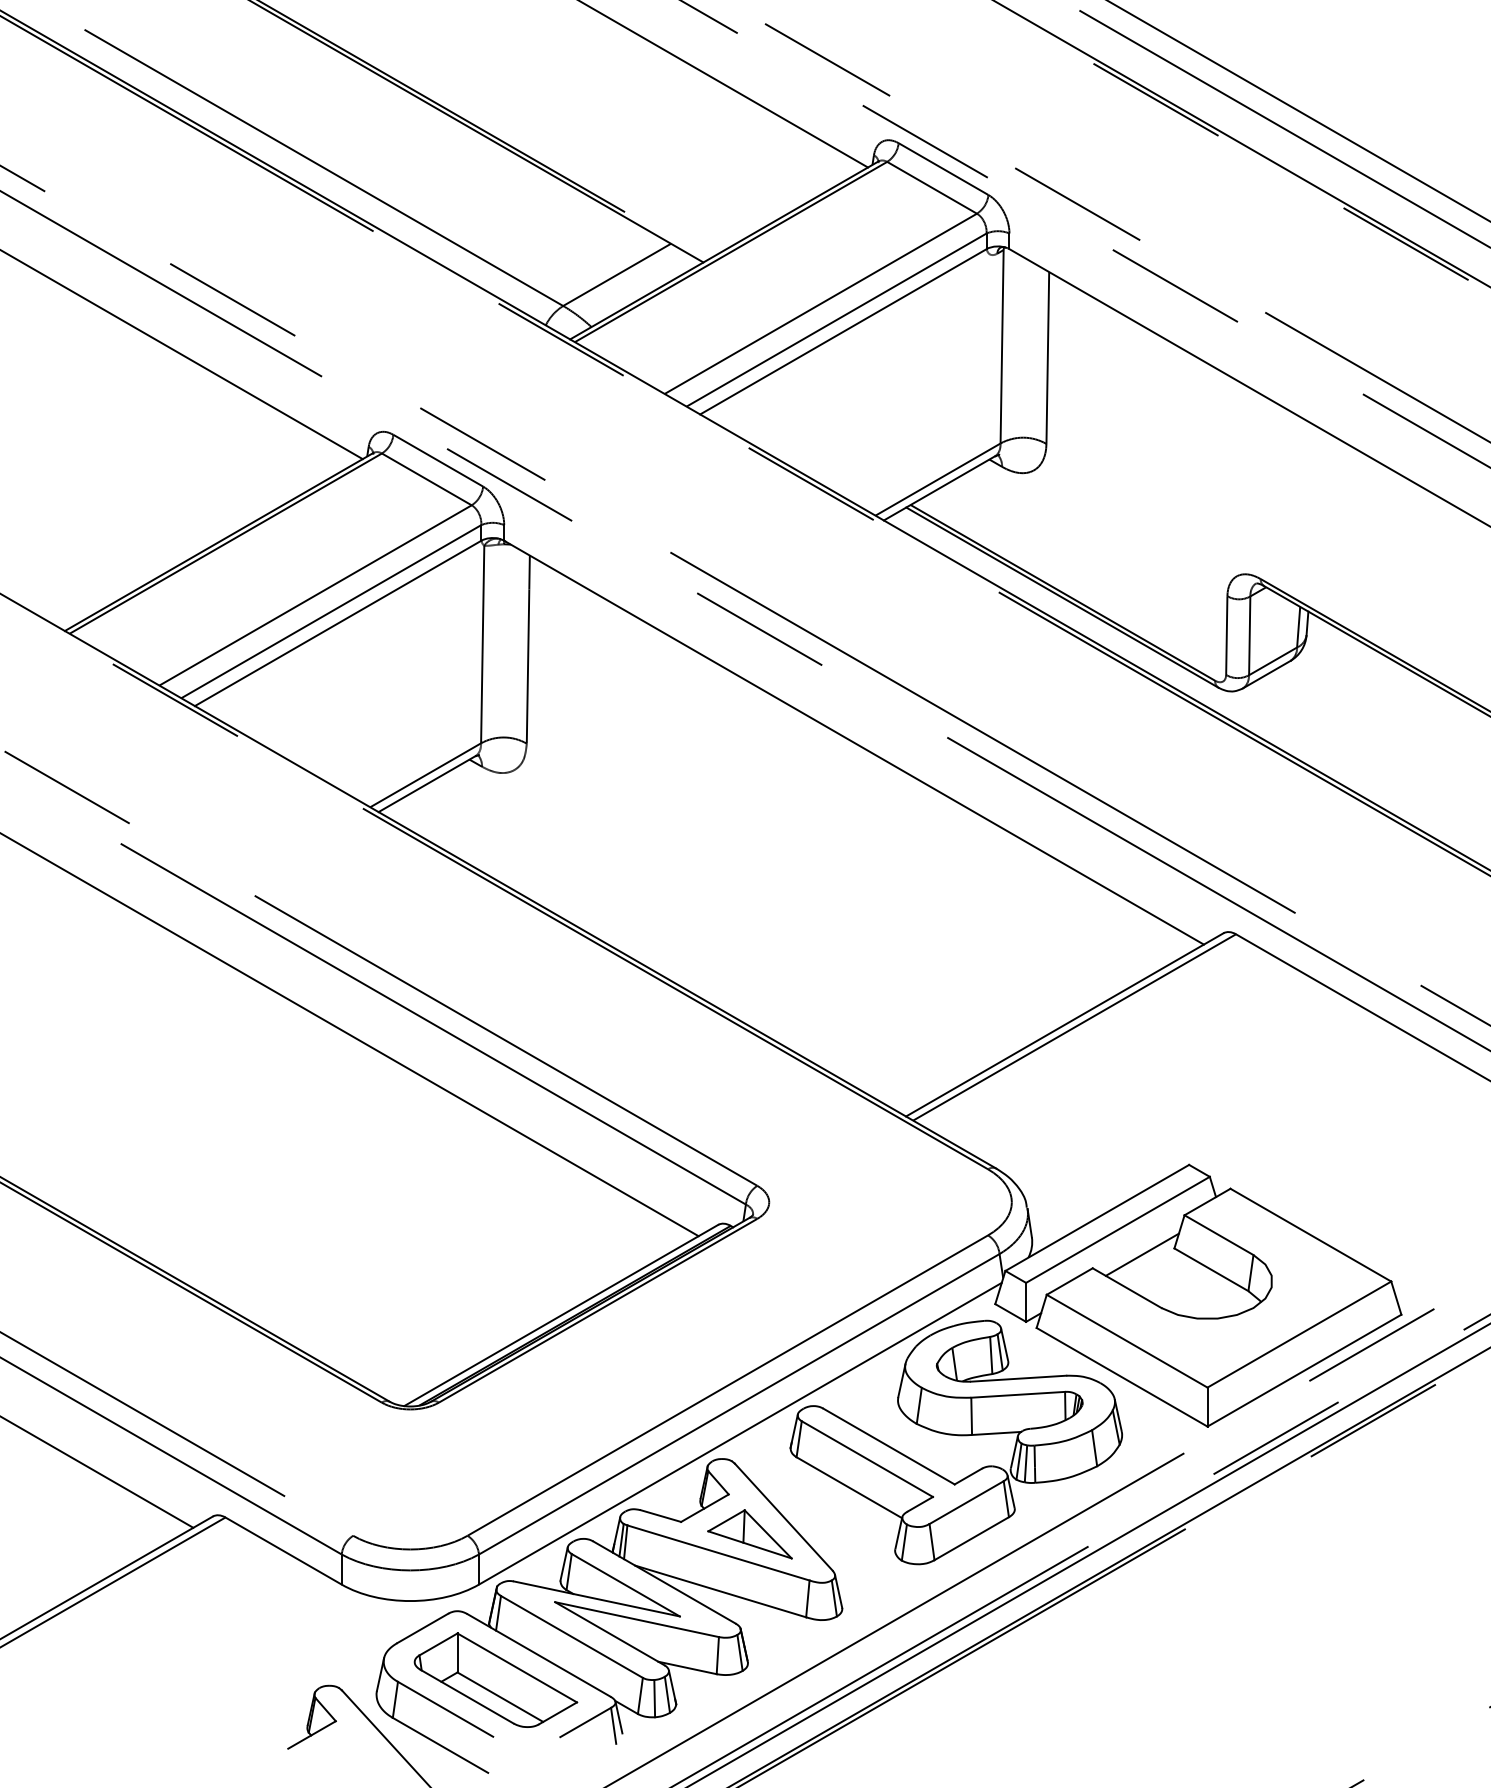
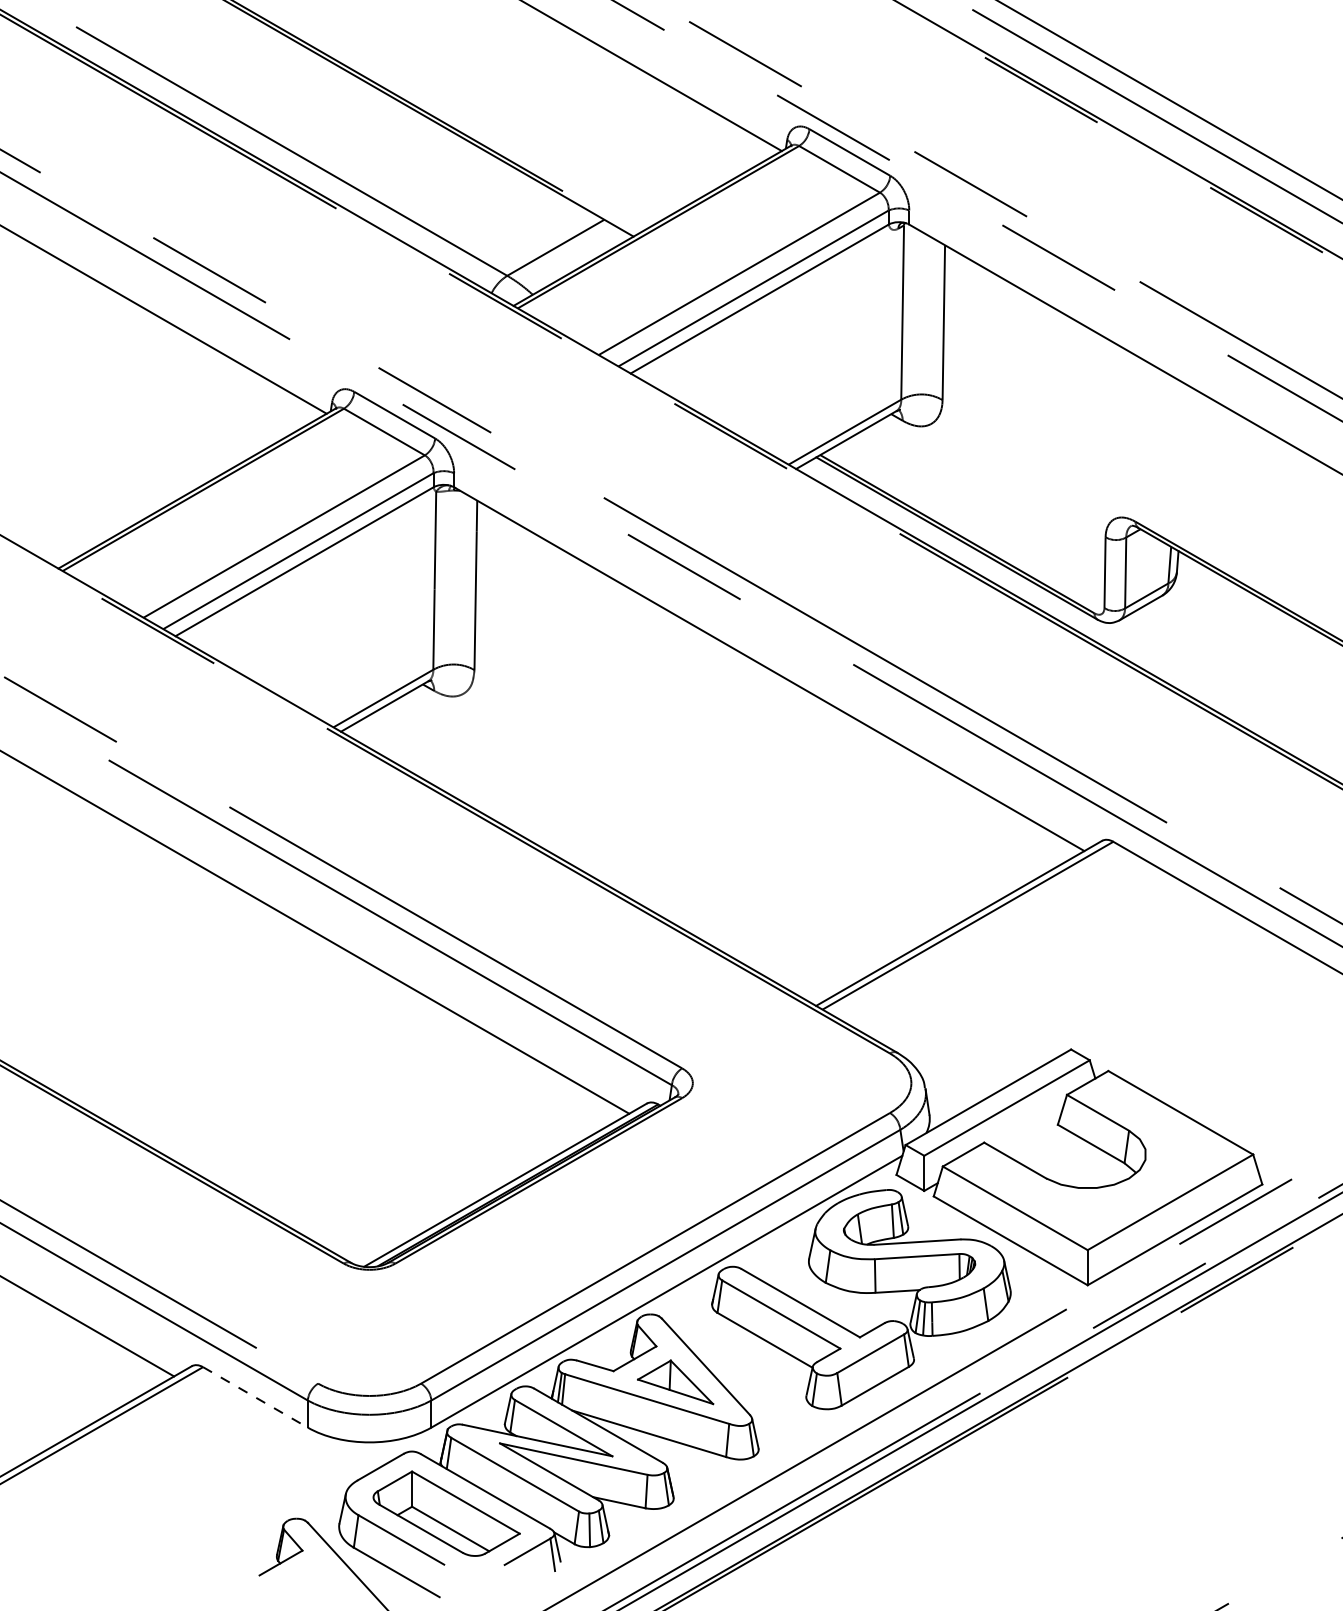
line: (1141, 1254) -> (1028, 1130), removed
line: (284, 1551) -> (256, 1397), solid -> dashed

